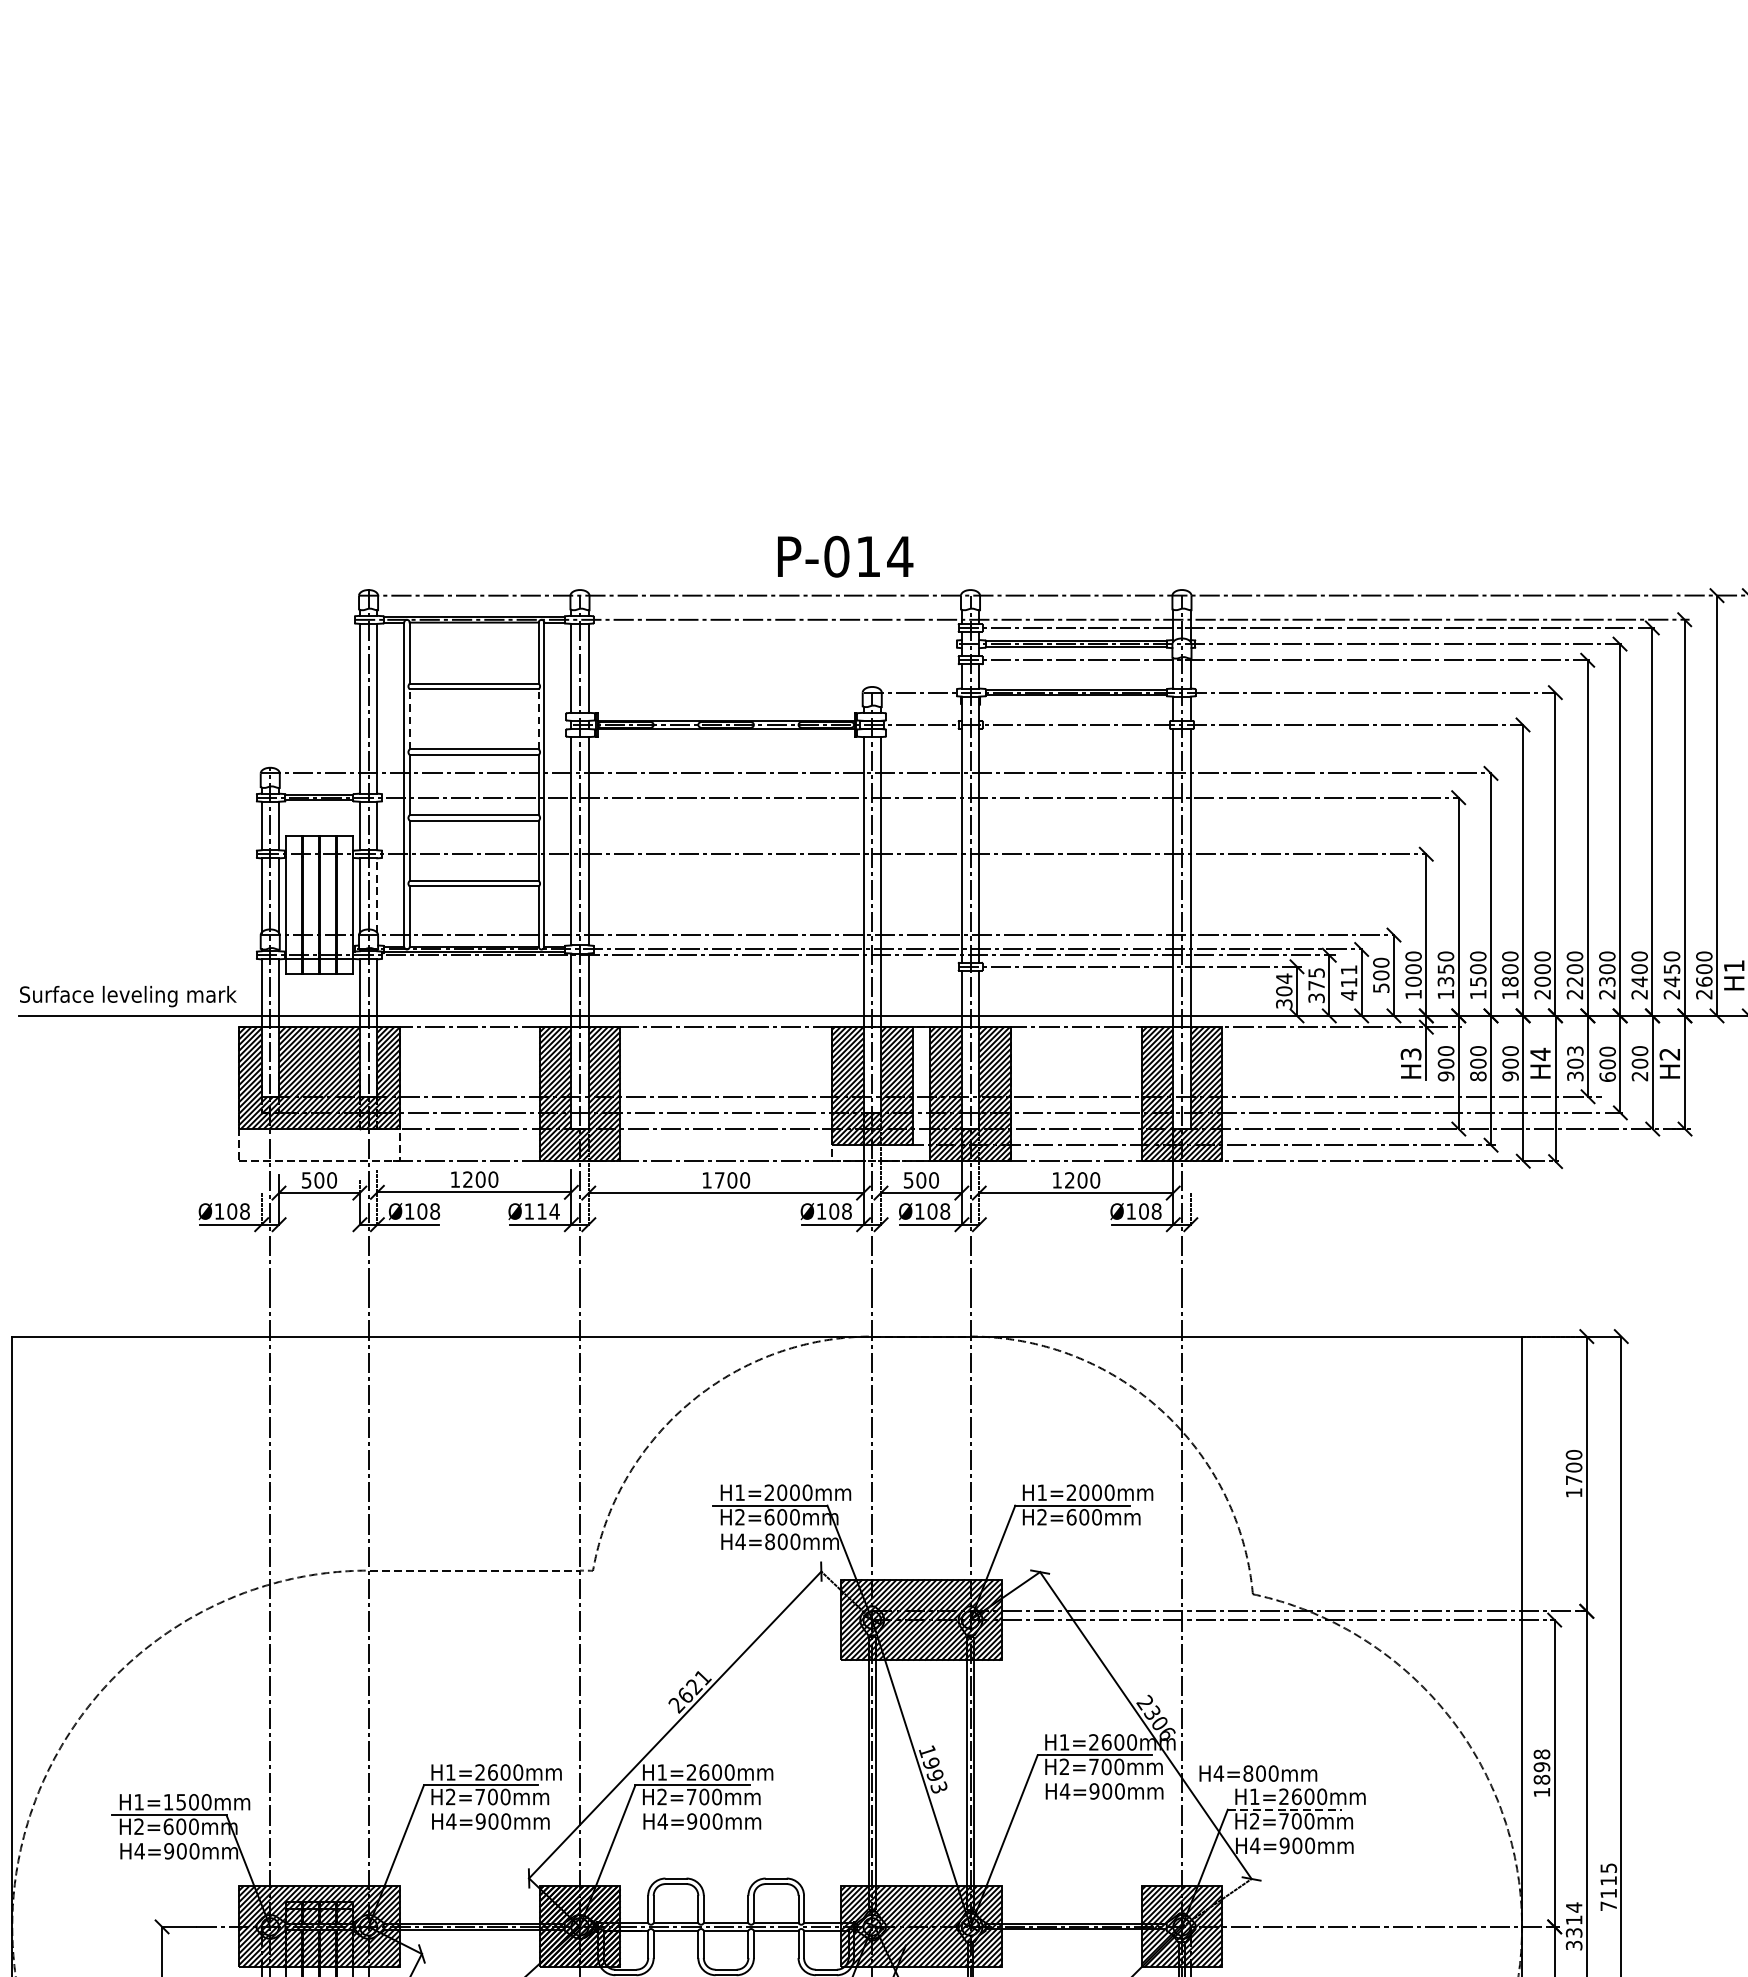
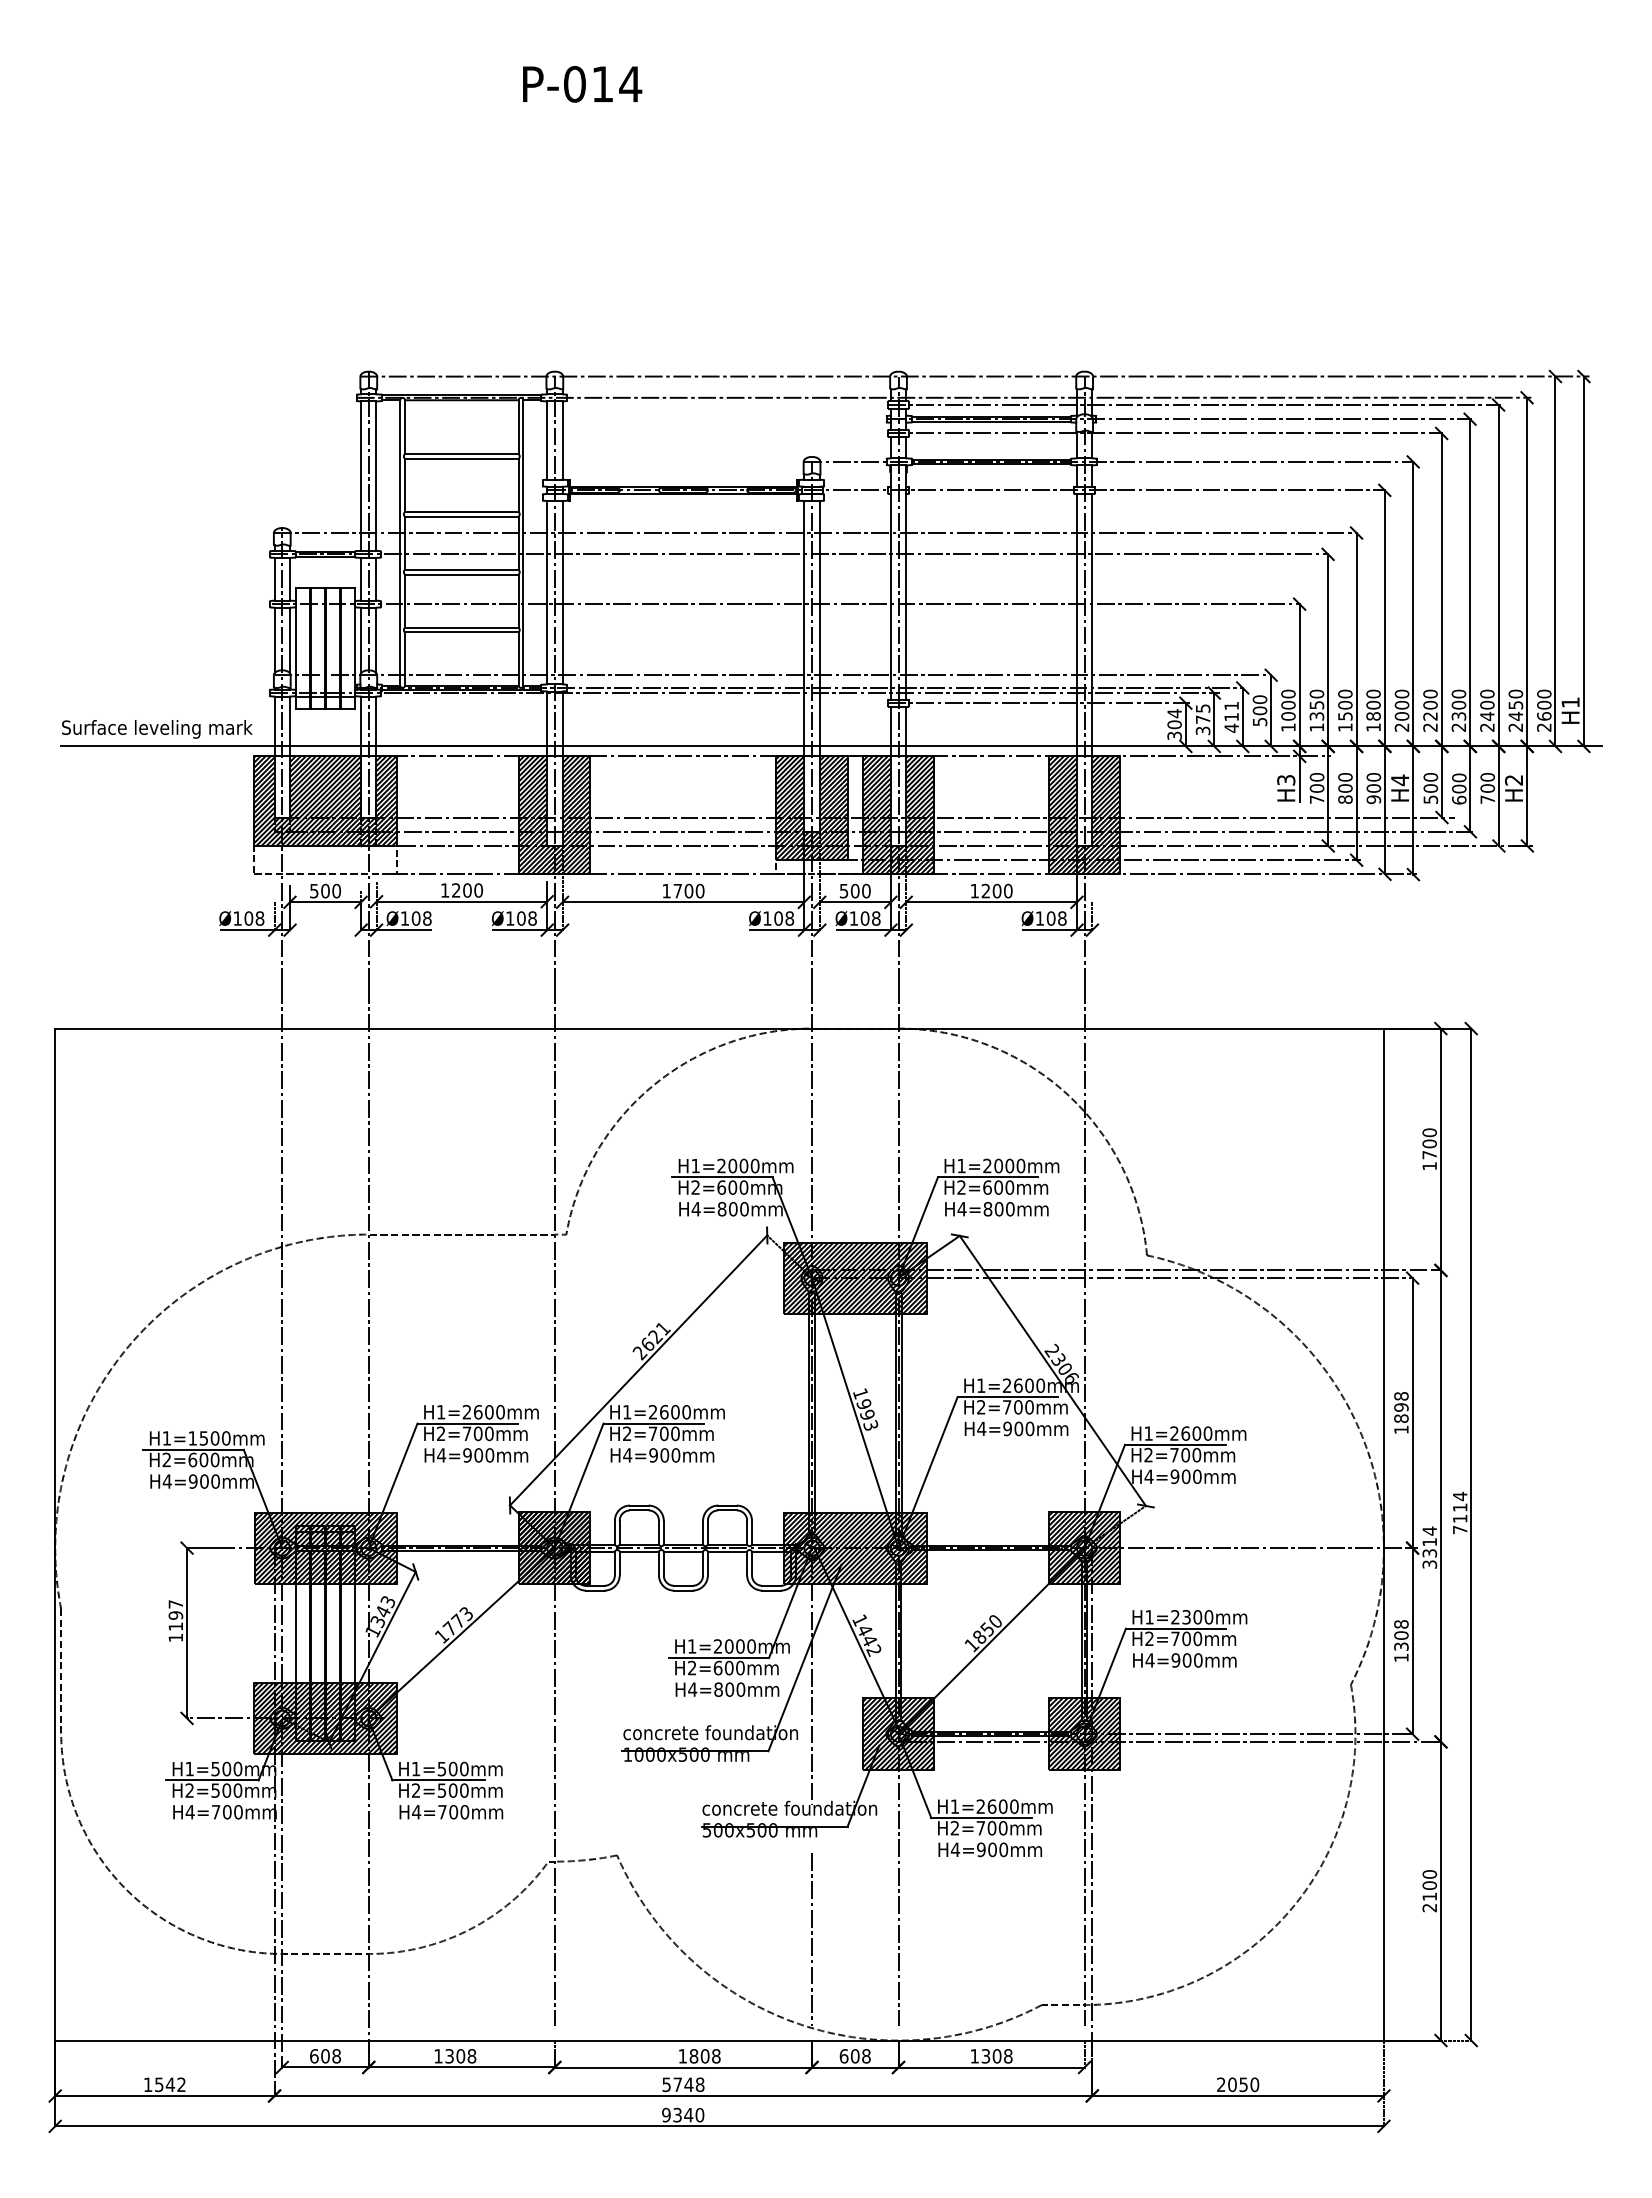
text: (845, 556) -> (582, 84), moved
line: (410, 719) -> (405, 485), dashed -> solid
line: (538, 719) -> (518, 485), dashed -> solid
line: (377, 895) -> (376, 640), dashed -> solid
text: (1574, 1063) -> (1430, 788), 303 -> 500
text: (1445, 1076) -> (1316, 799), 900 -> 700
text: (1639, 1076) -> (1487, 799), 200 -> 700
text: (548, 1211) -> (527, 918), Ø114 -> Ø108
text: (1257, 1773) -> (996, 1209), moved
line: (1285, 1809) -> (1175, 1444), dashed -> solid
text: (1609, 1868) -> (1460, 1496), 7115 -> 7114

